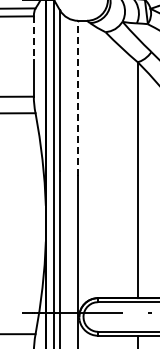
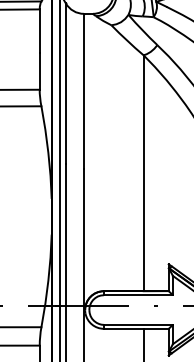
line: (33, 38) -> (39, 31), dashed -> solid
line: (77, 98) -> (83, 91), dashed -> solid

